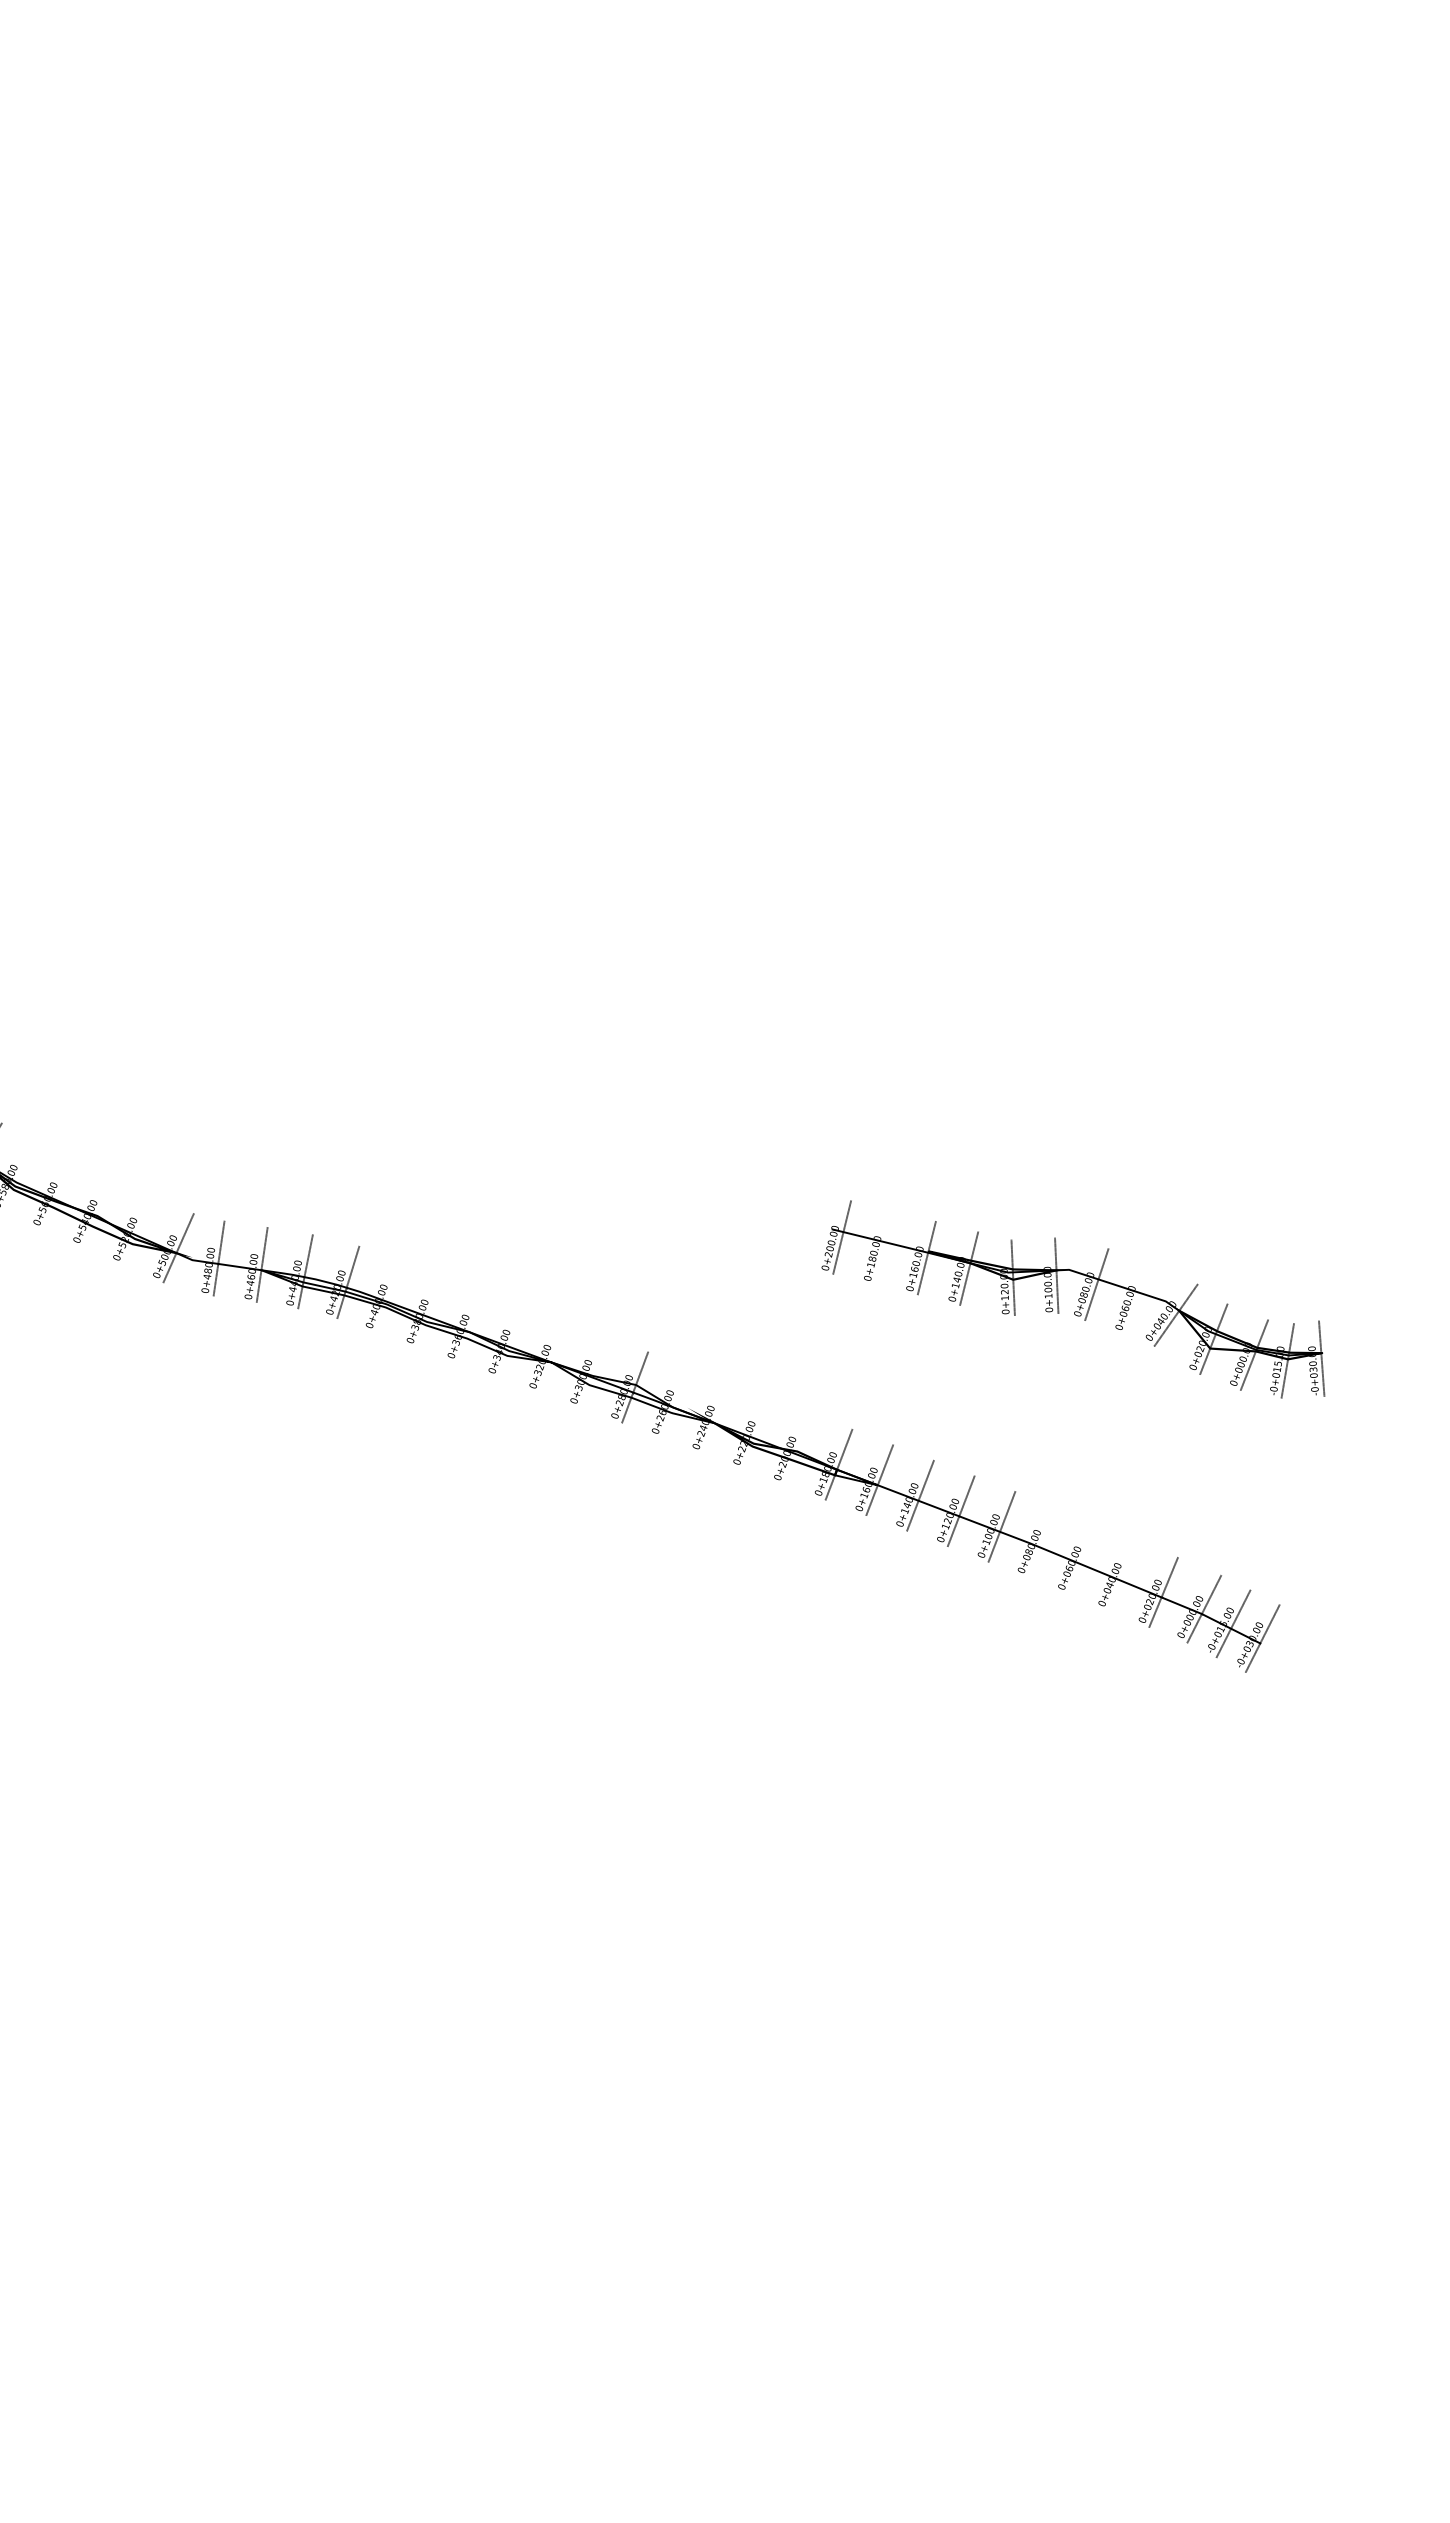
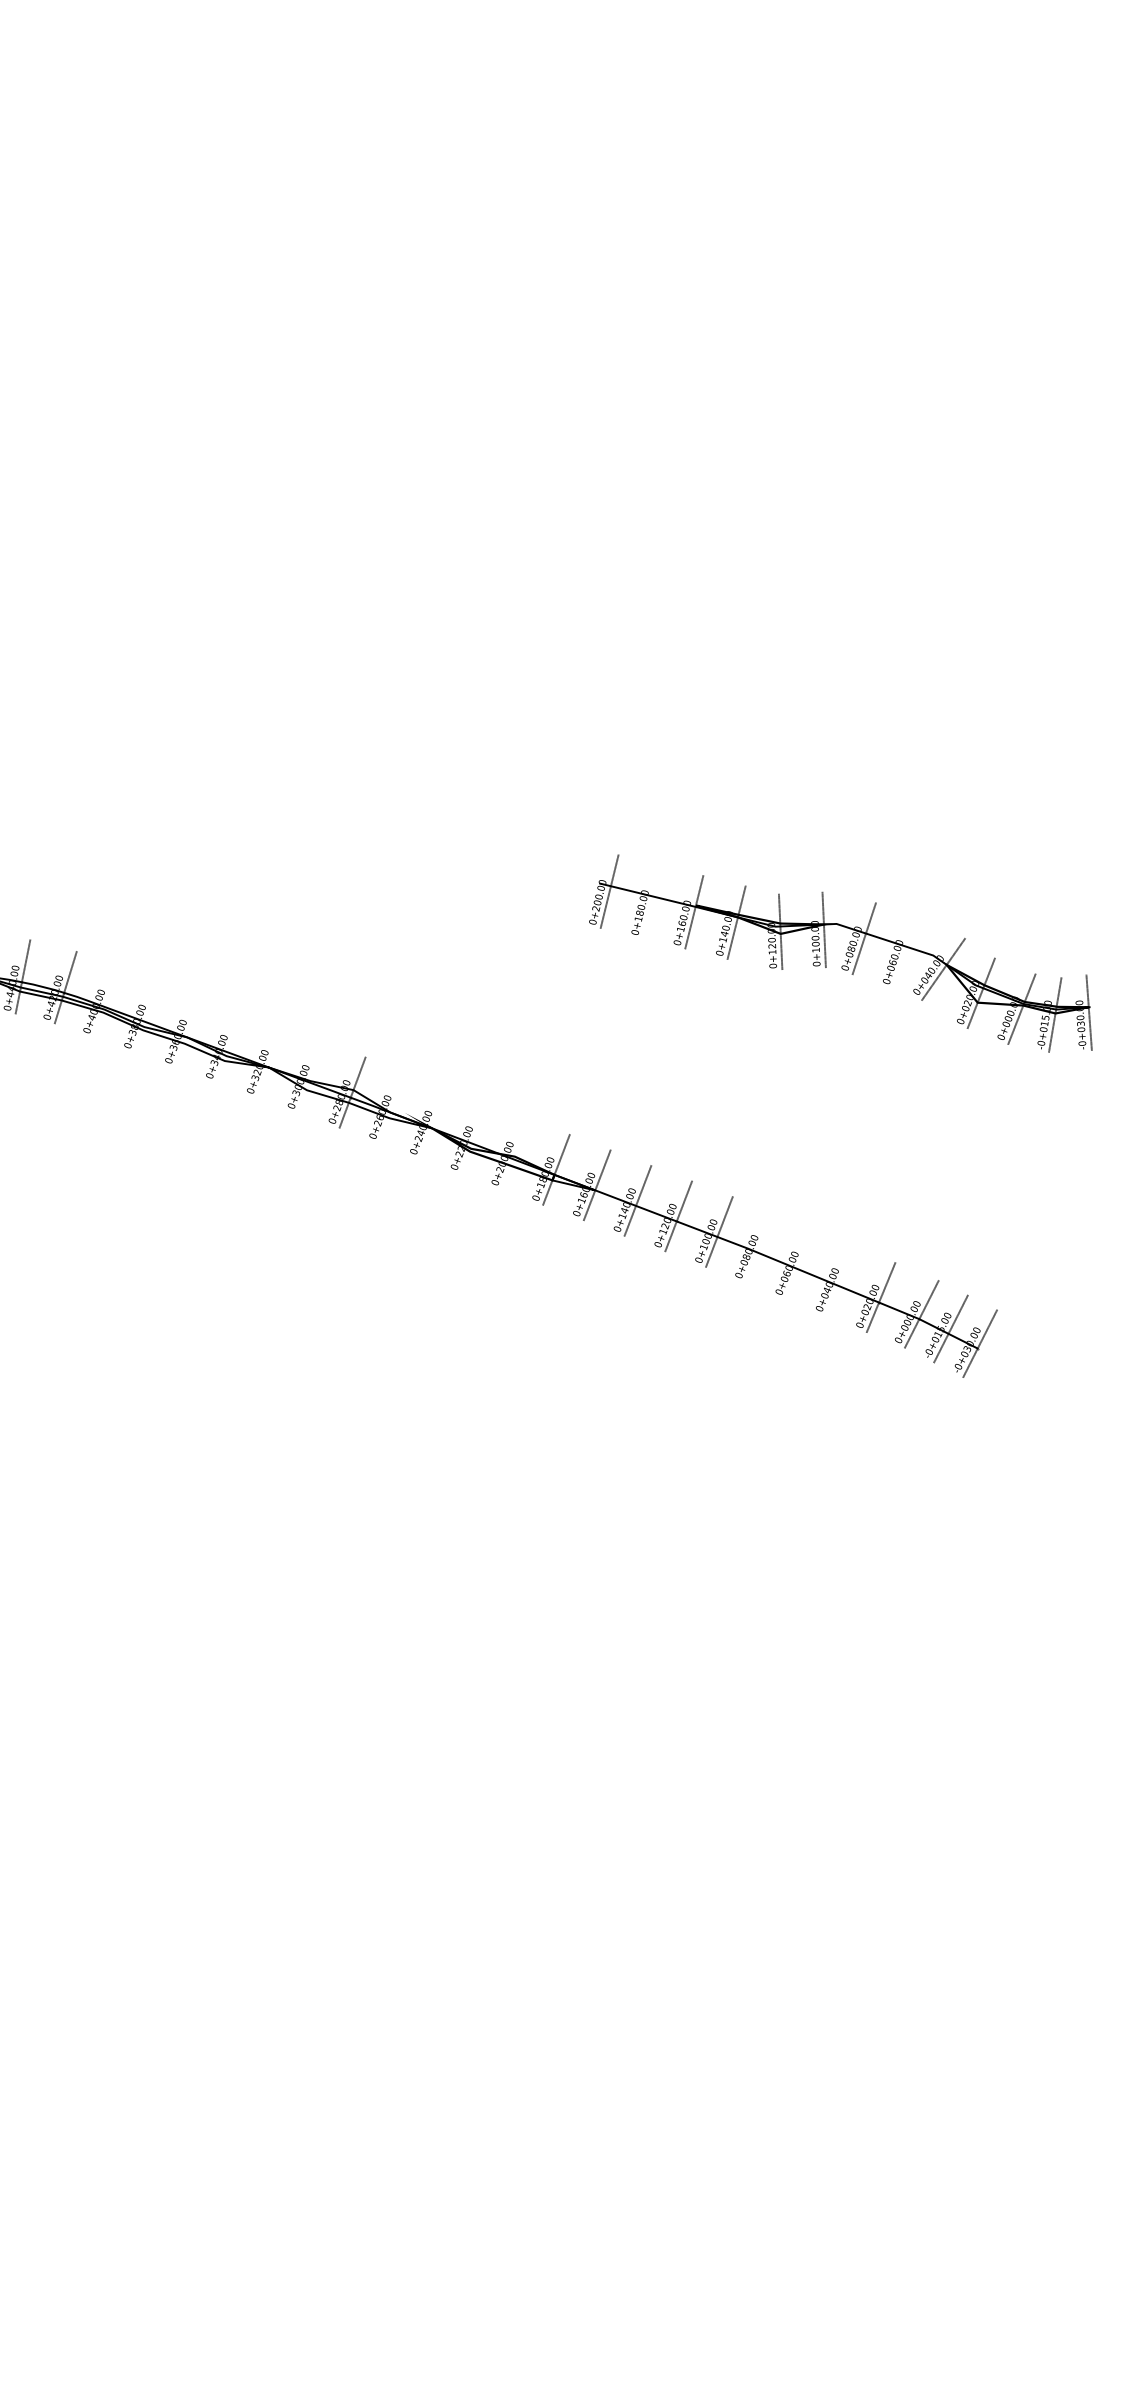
part: (1073, 1299) -> (840, 953), moved

